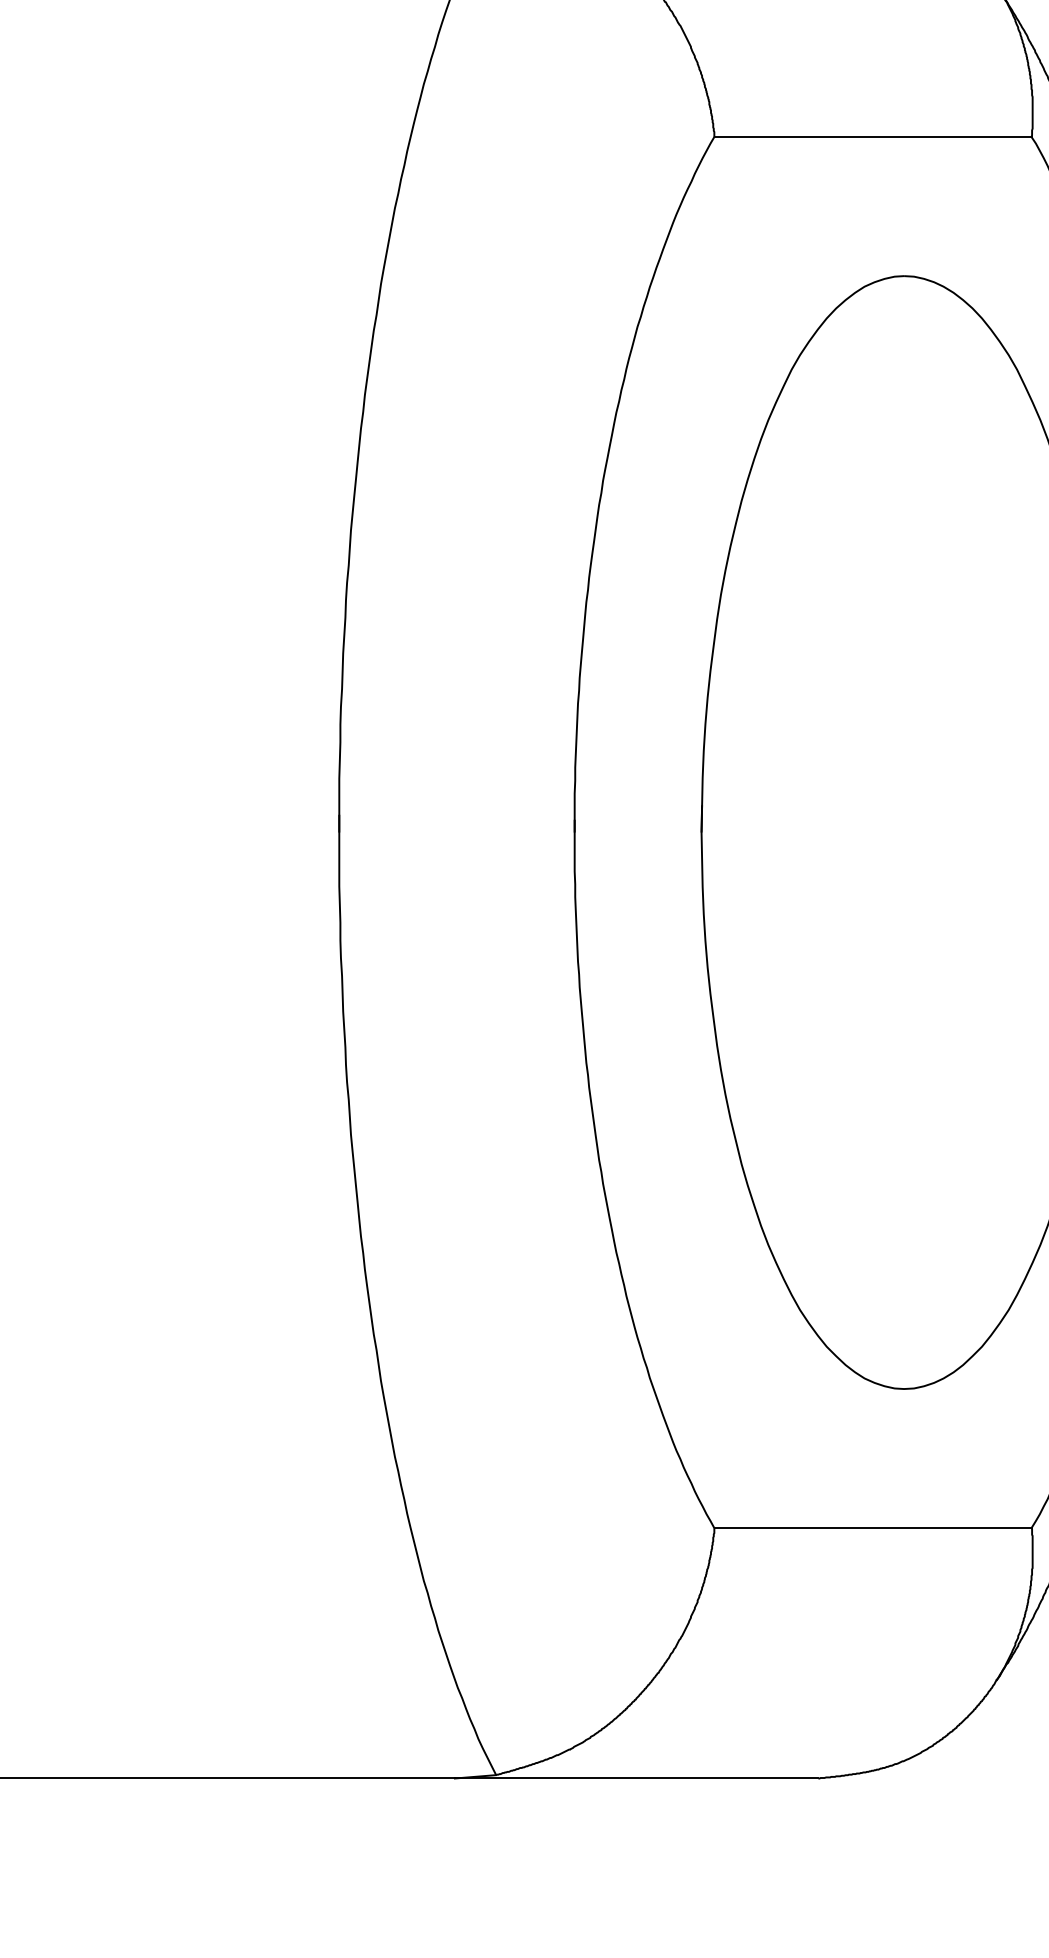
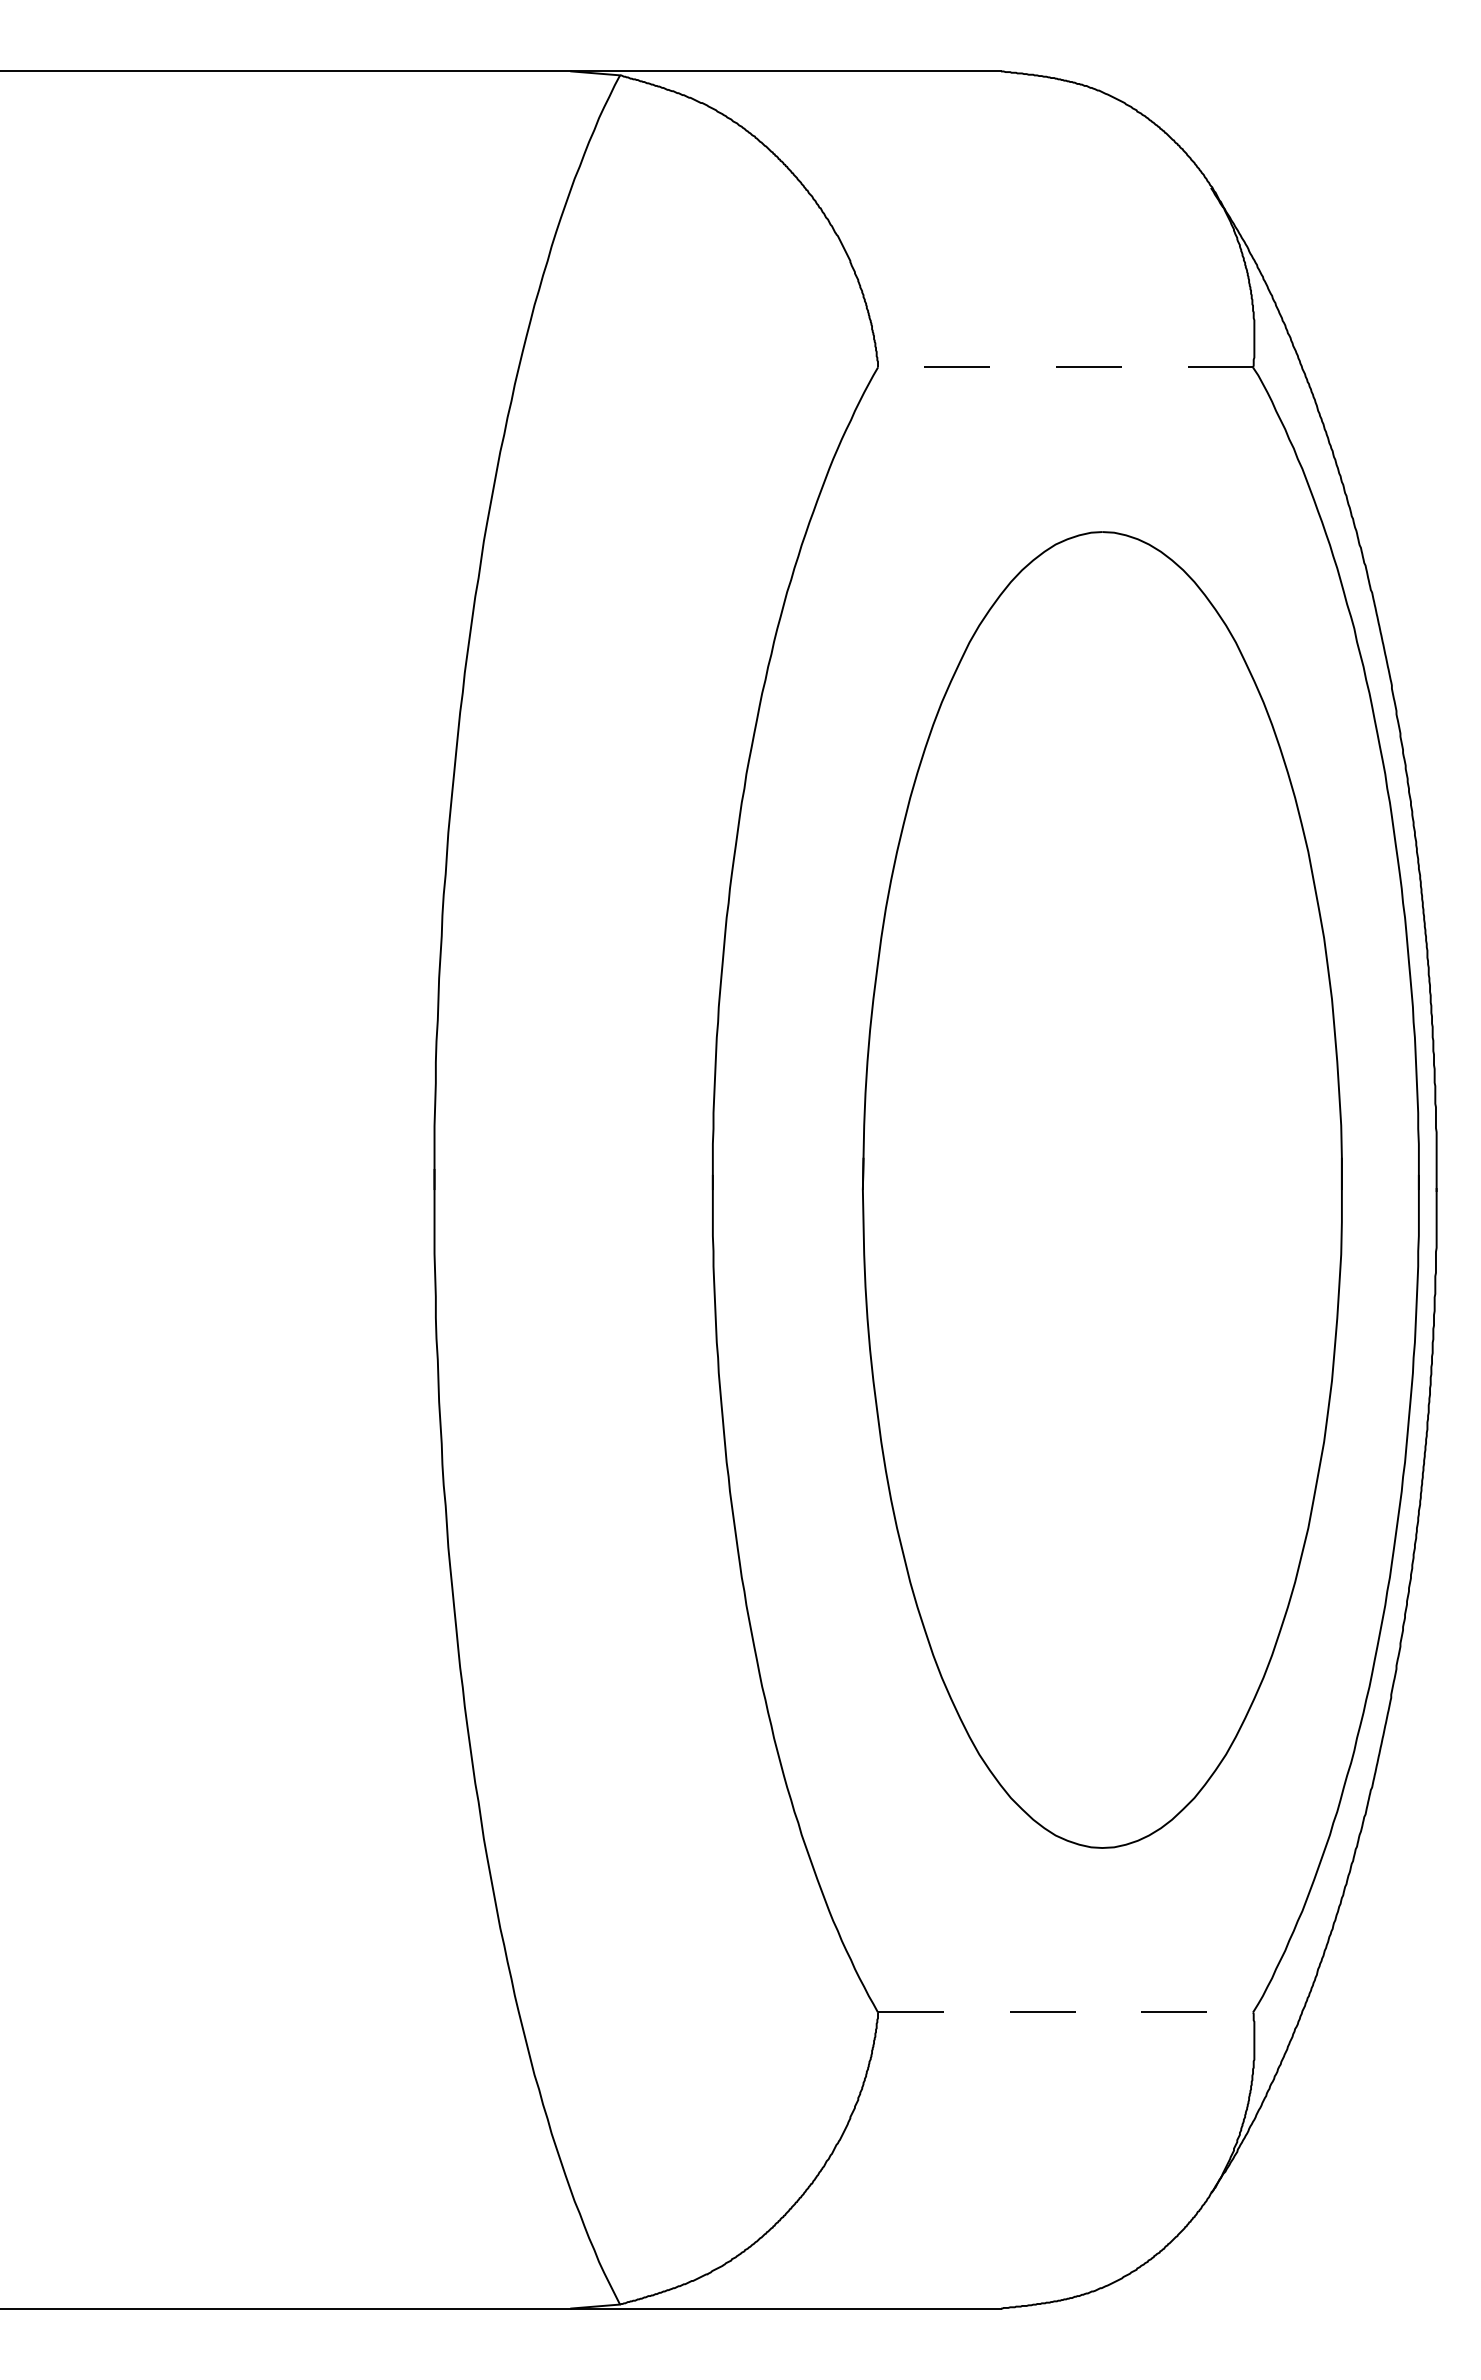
line: (872, 136) -> (1065, 367), solid -> dashed
line: (872, 1528) -> (1065, 2012), solid -> dashed

